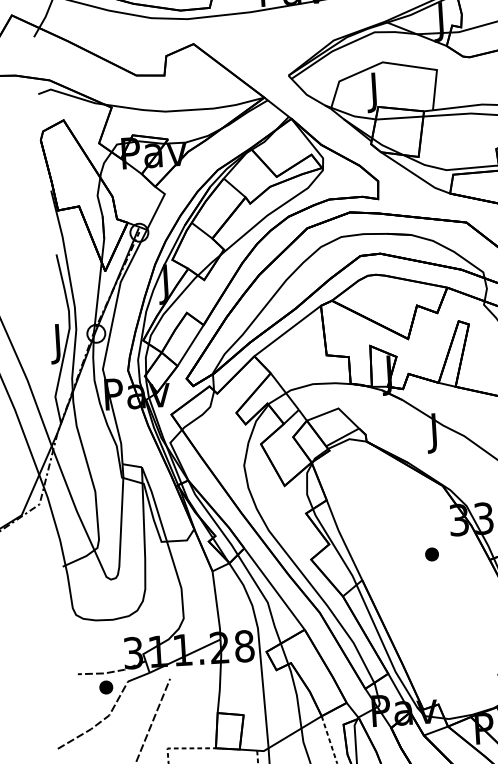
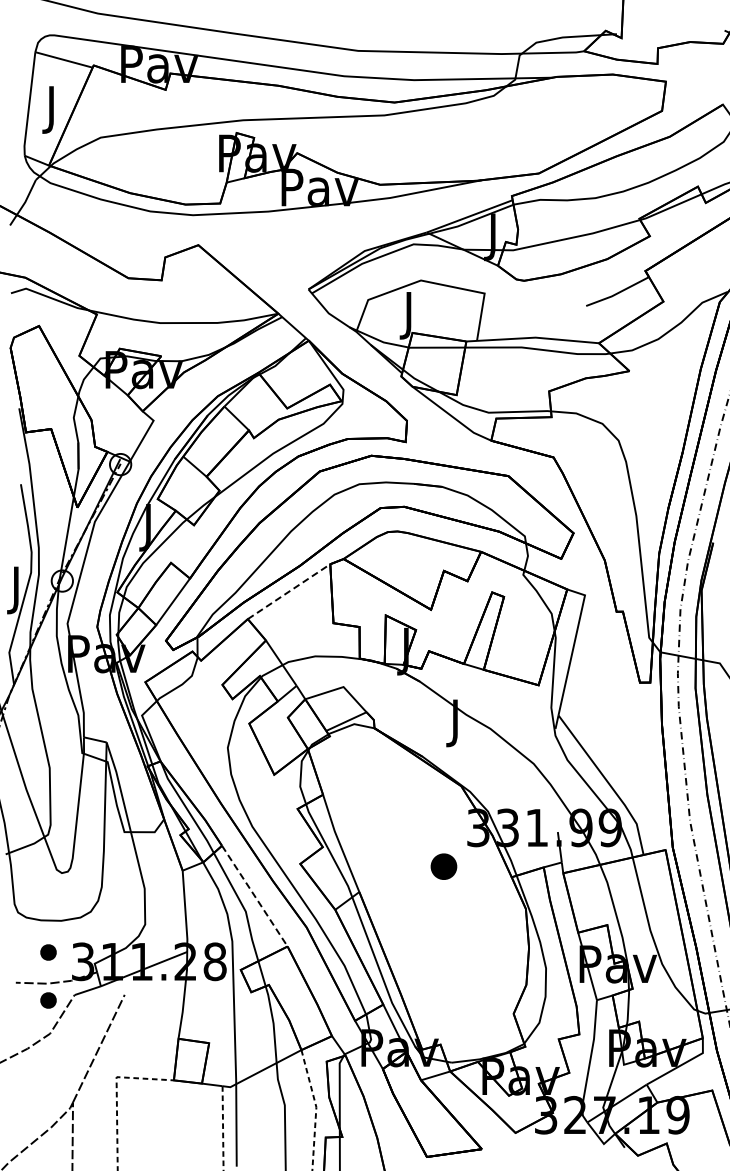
line: (288, 330) -> (289, 591), solid -> dashed
part: (431, 554) -> (443, 866), size x1.6
line: (275, 589) -> (255, 896), solid -> dashed
part: (103, 647) -> (48, 952), added

